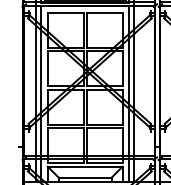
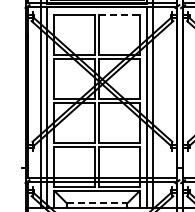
line: (104, 12) -> (119, 14), solid -> dashed
line: (85, 177) -> (97, 203), solid -> dashed

